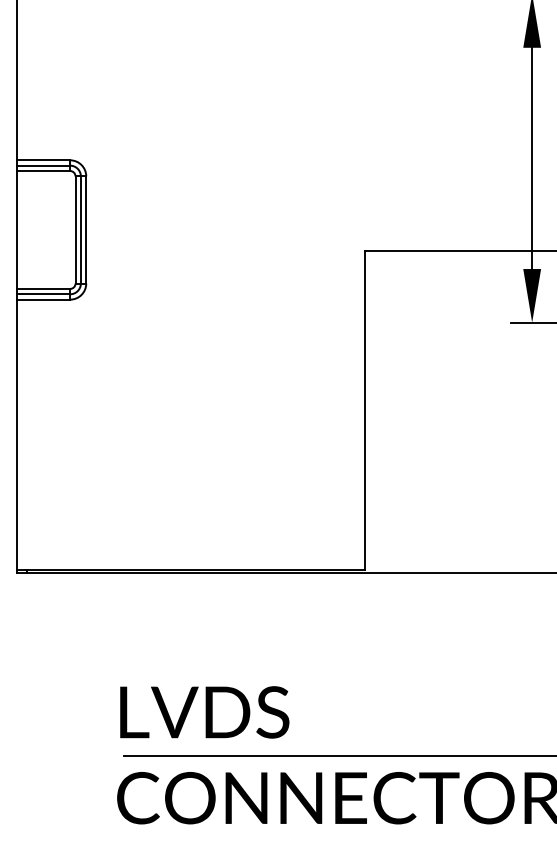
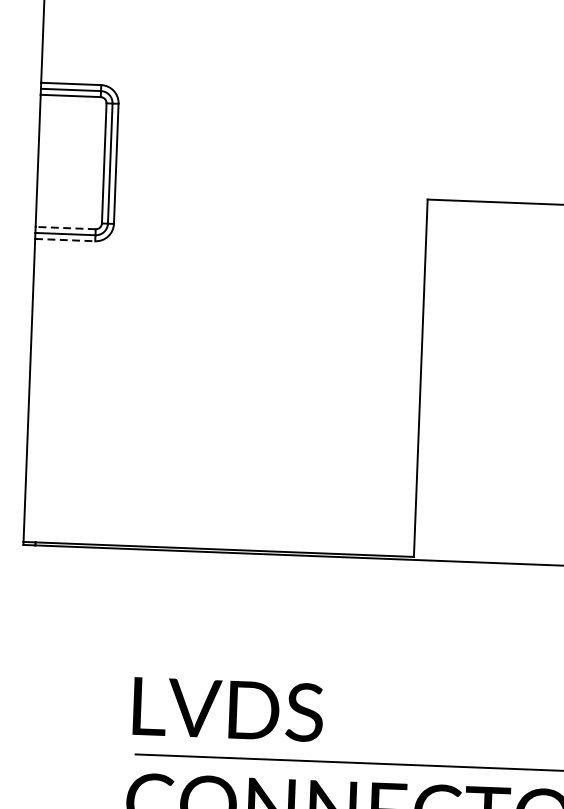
line: (43, 288) -> (65, 227), solid -> dashed
line: (43, 299) -> (65, 239), solid -> dashed

